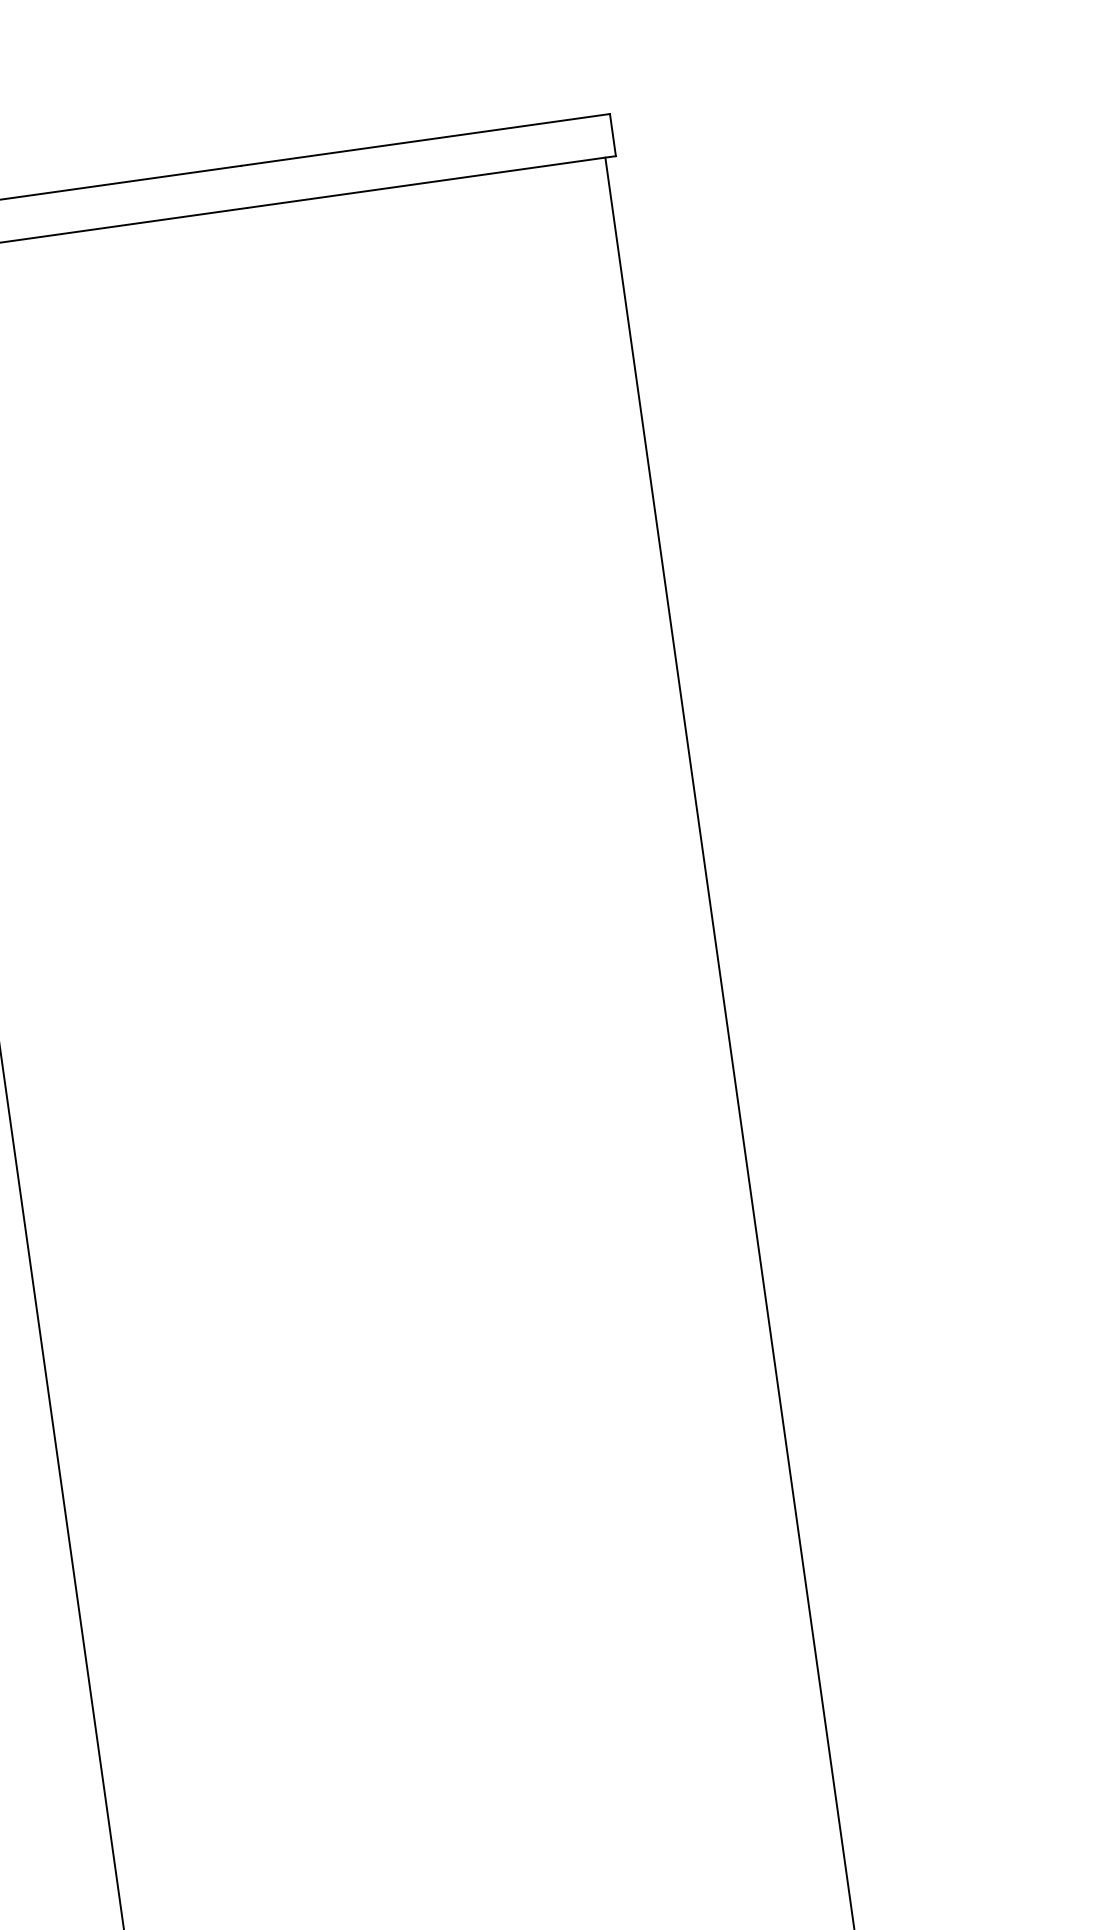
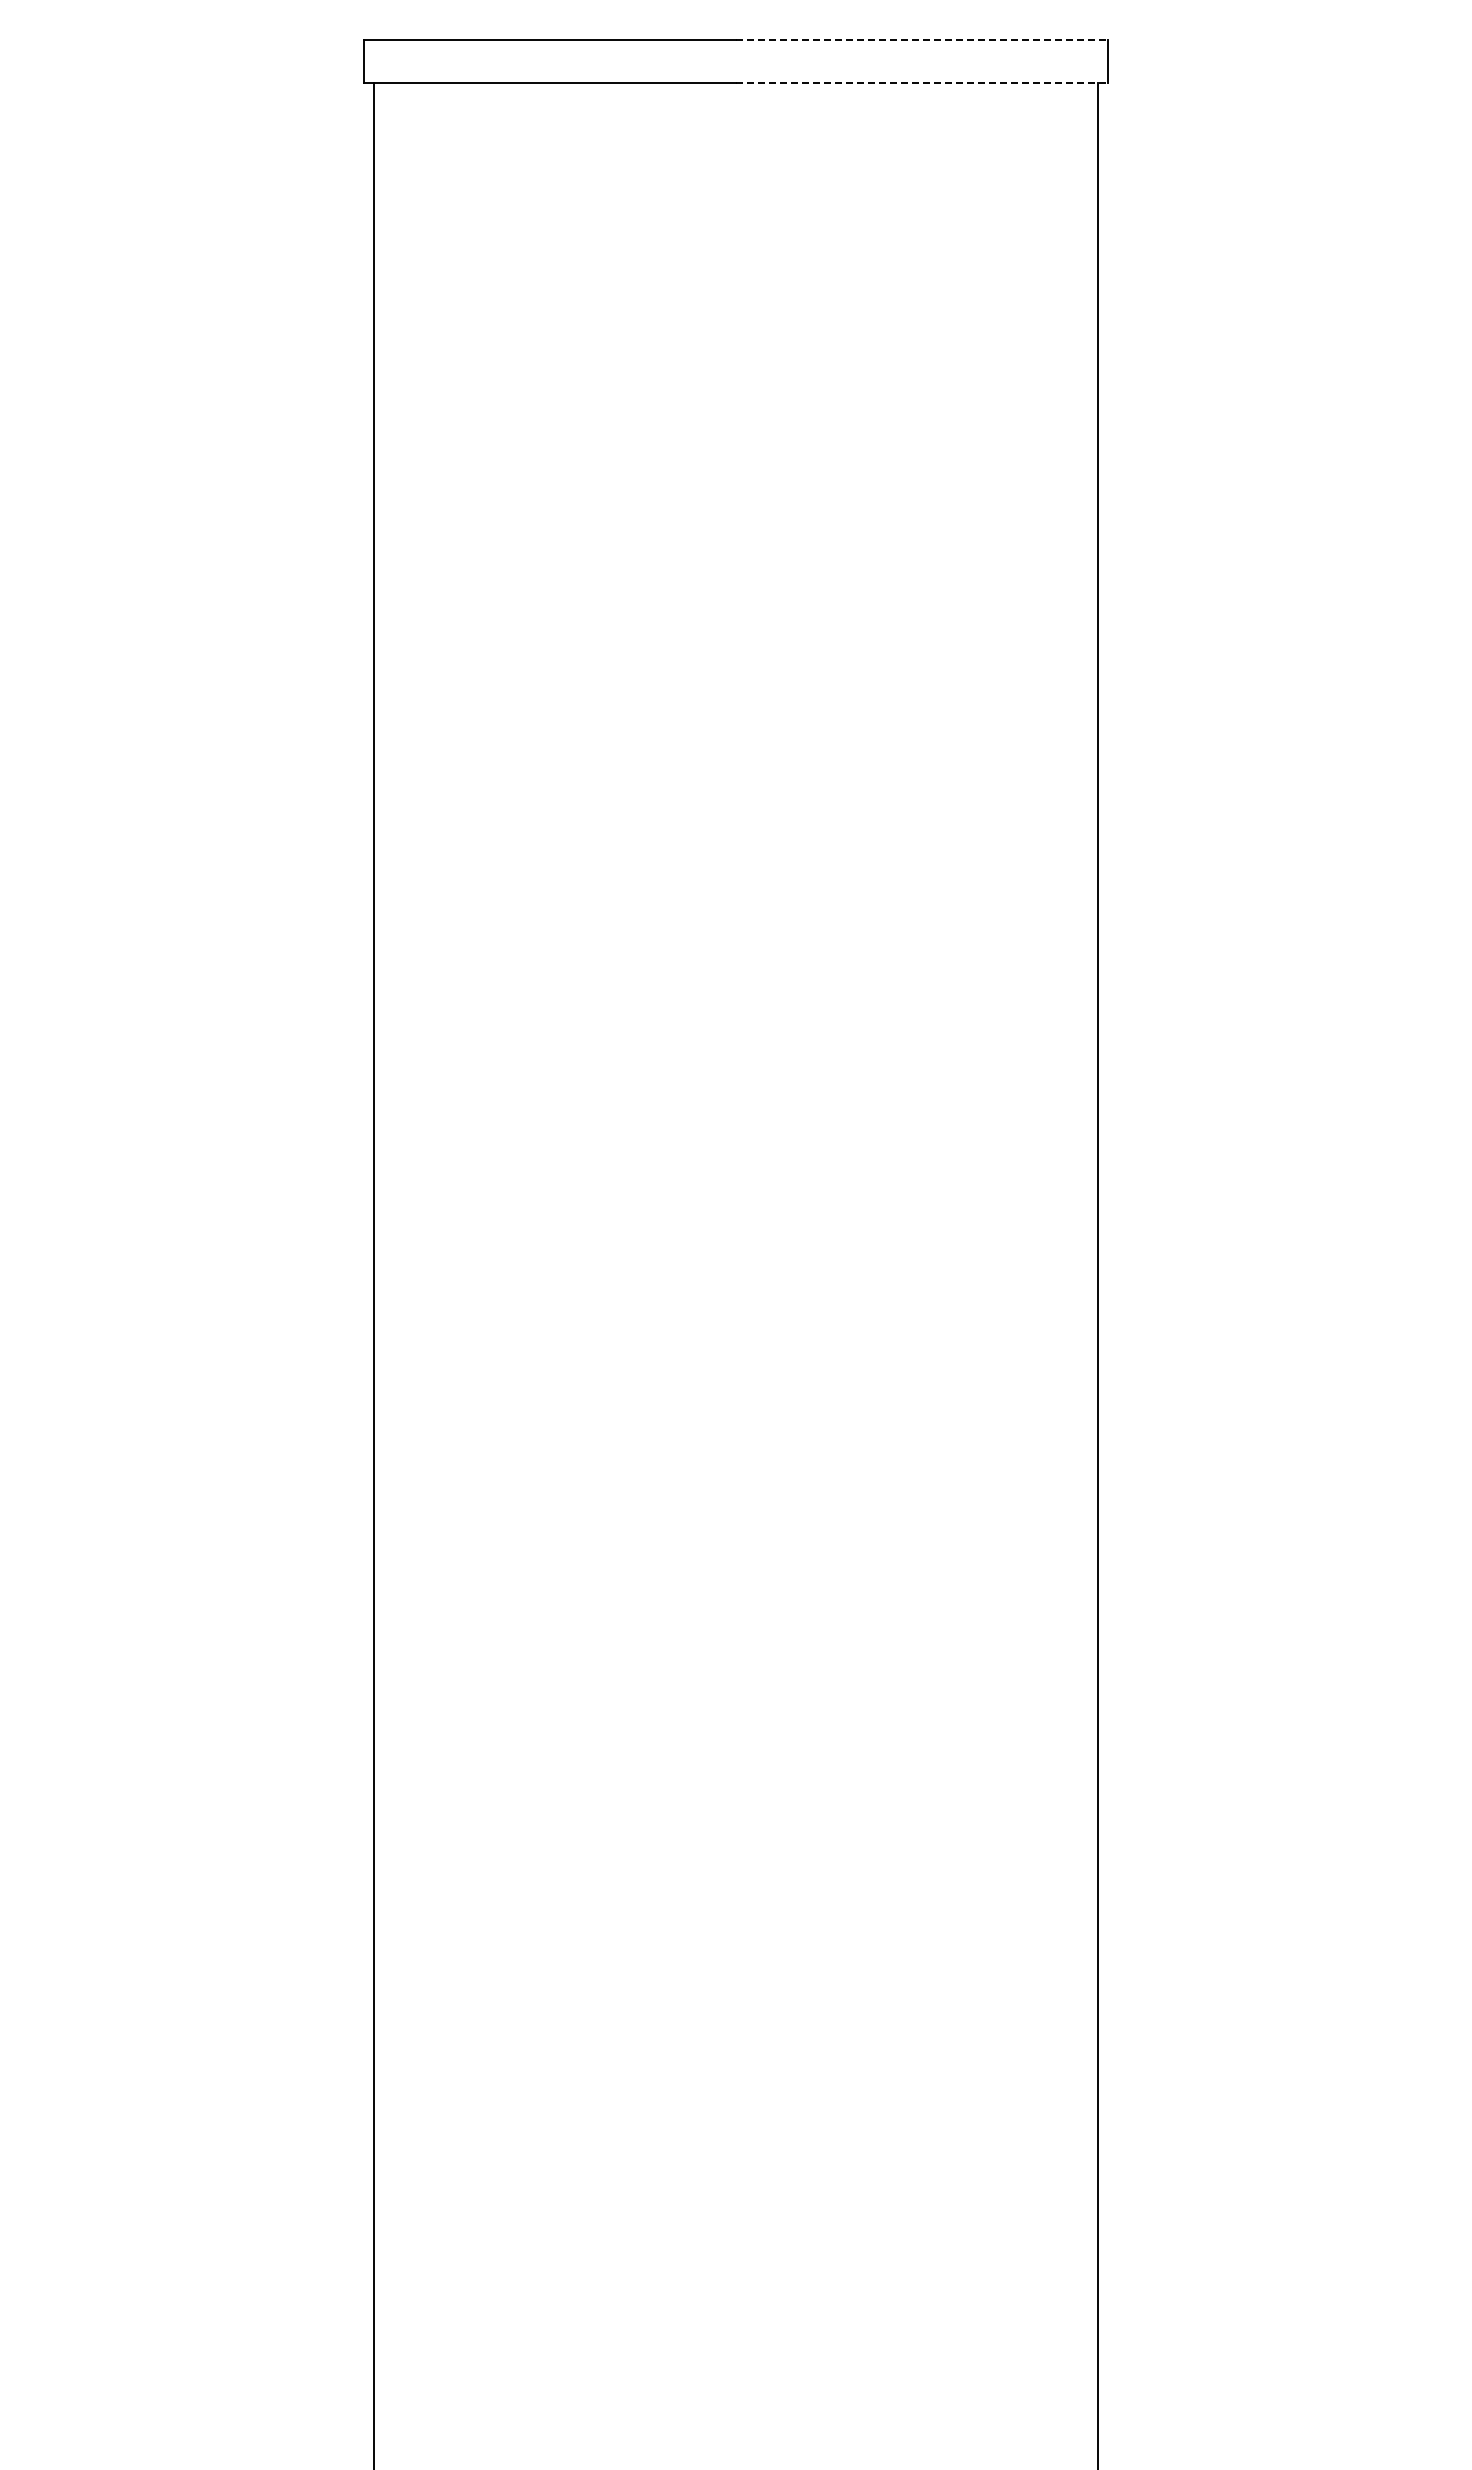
line: (426, 140) -> (922, 40), solid -> dashed
line: (431, 181) -> (922, 82), solid -> dashed

